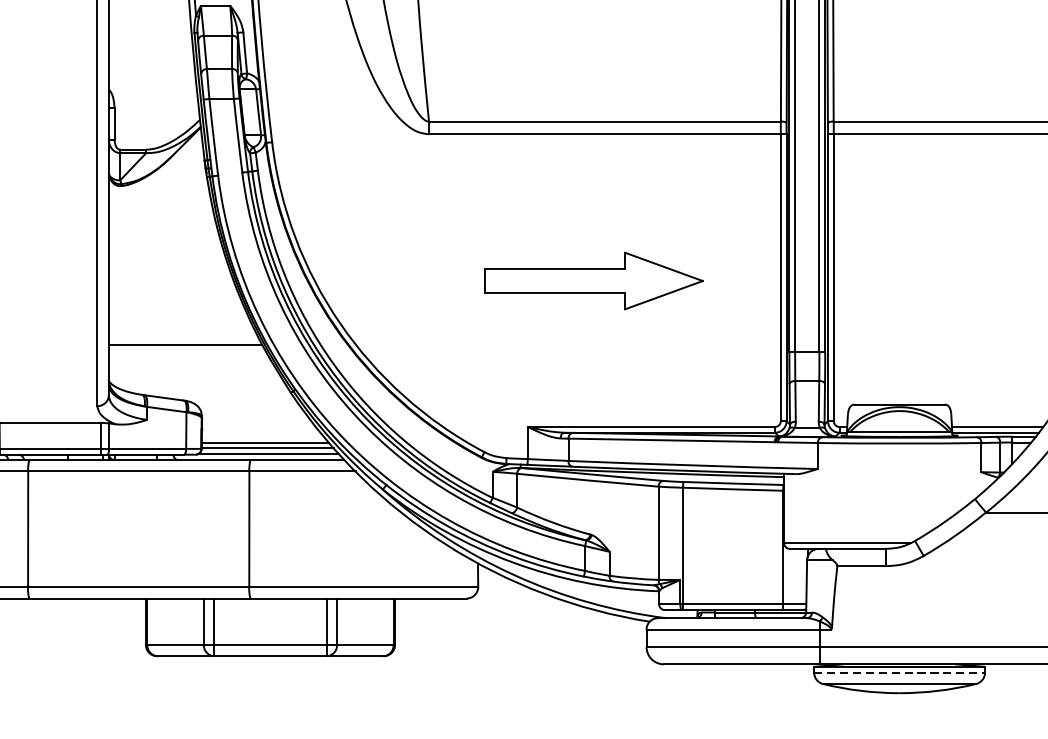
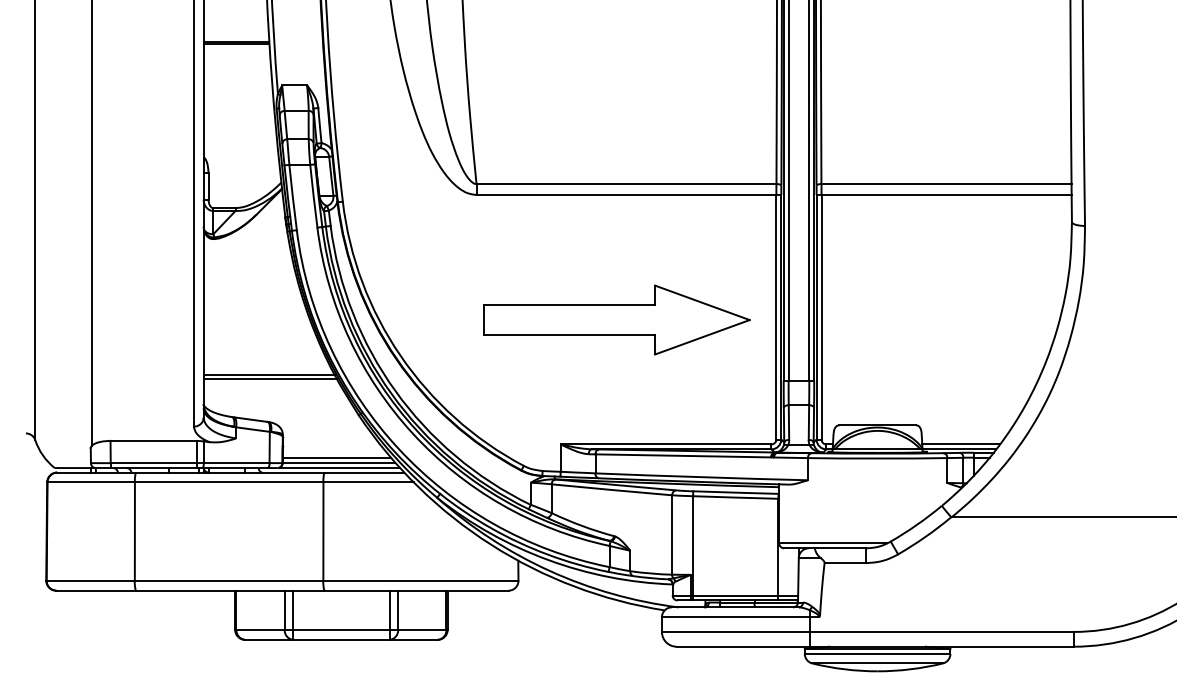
part: (593, 280) -> (616, 319), size x1.43
line: (187, 350) -> (270, 379), added
line: (899, 672) -> (877, 653), dashed -> solid

